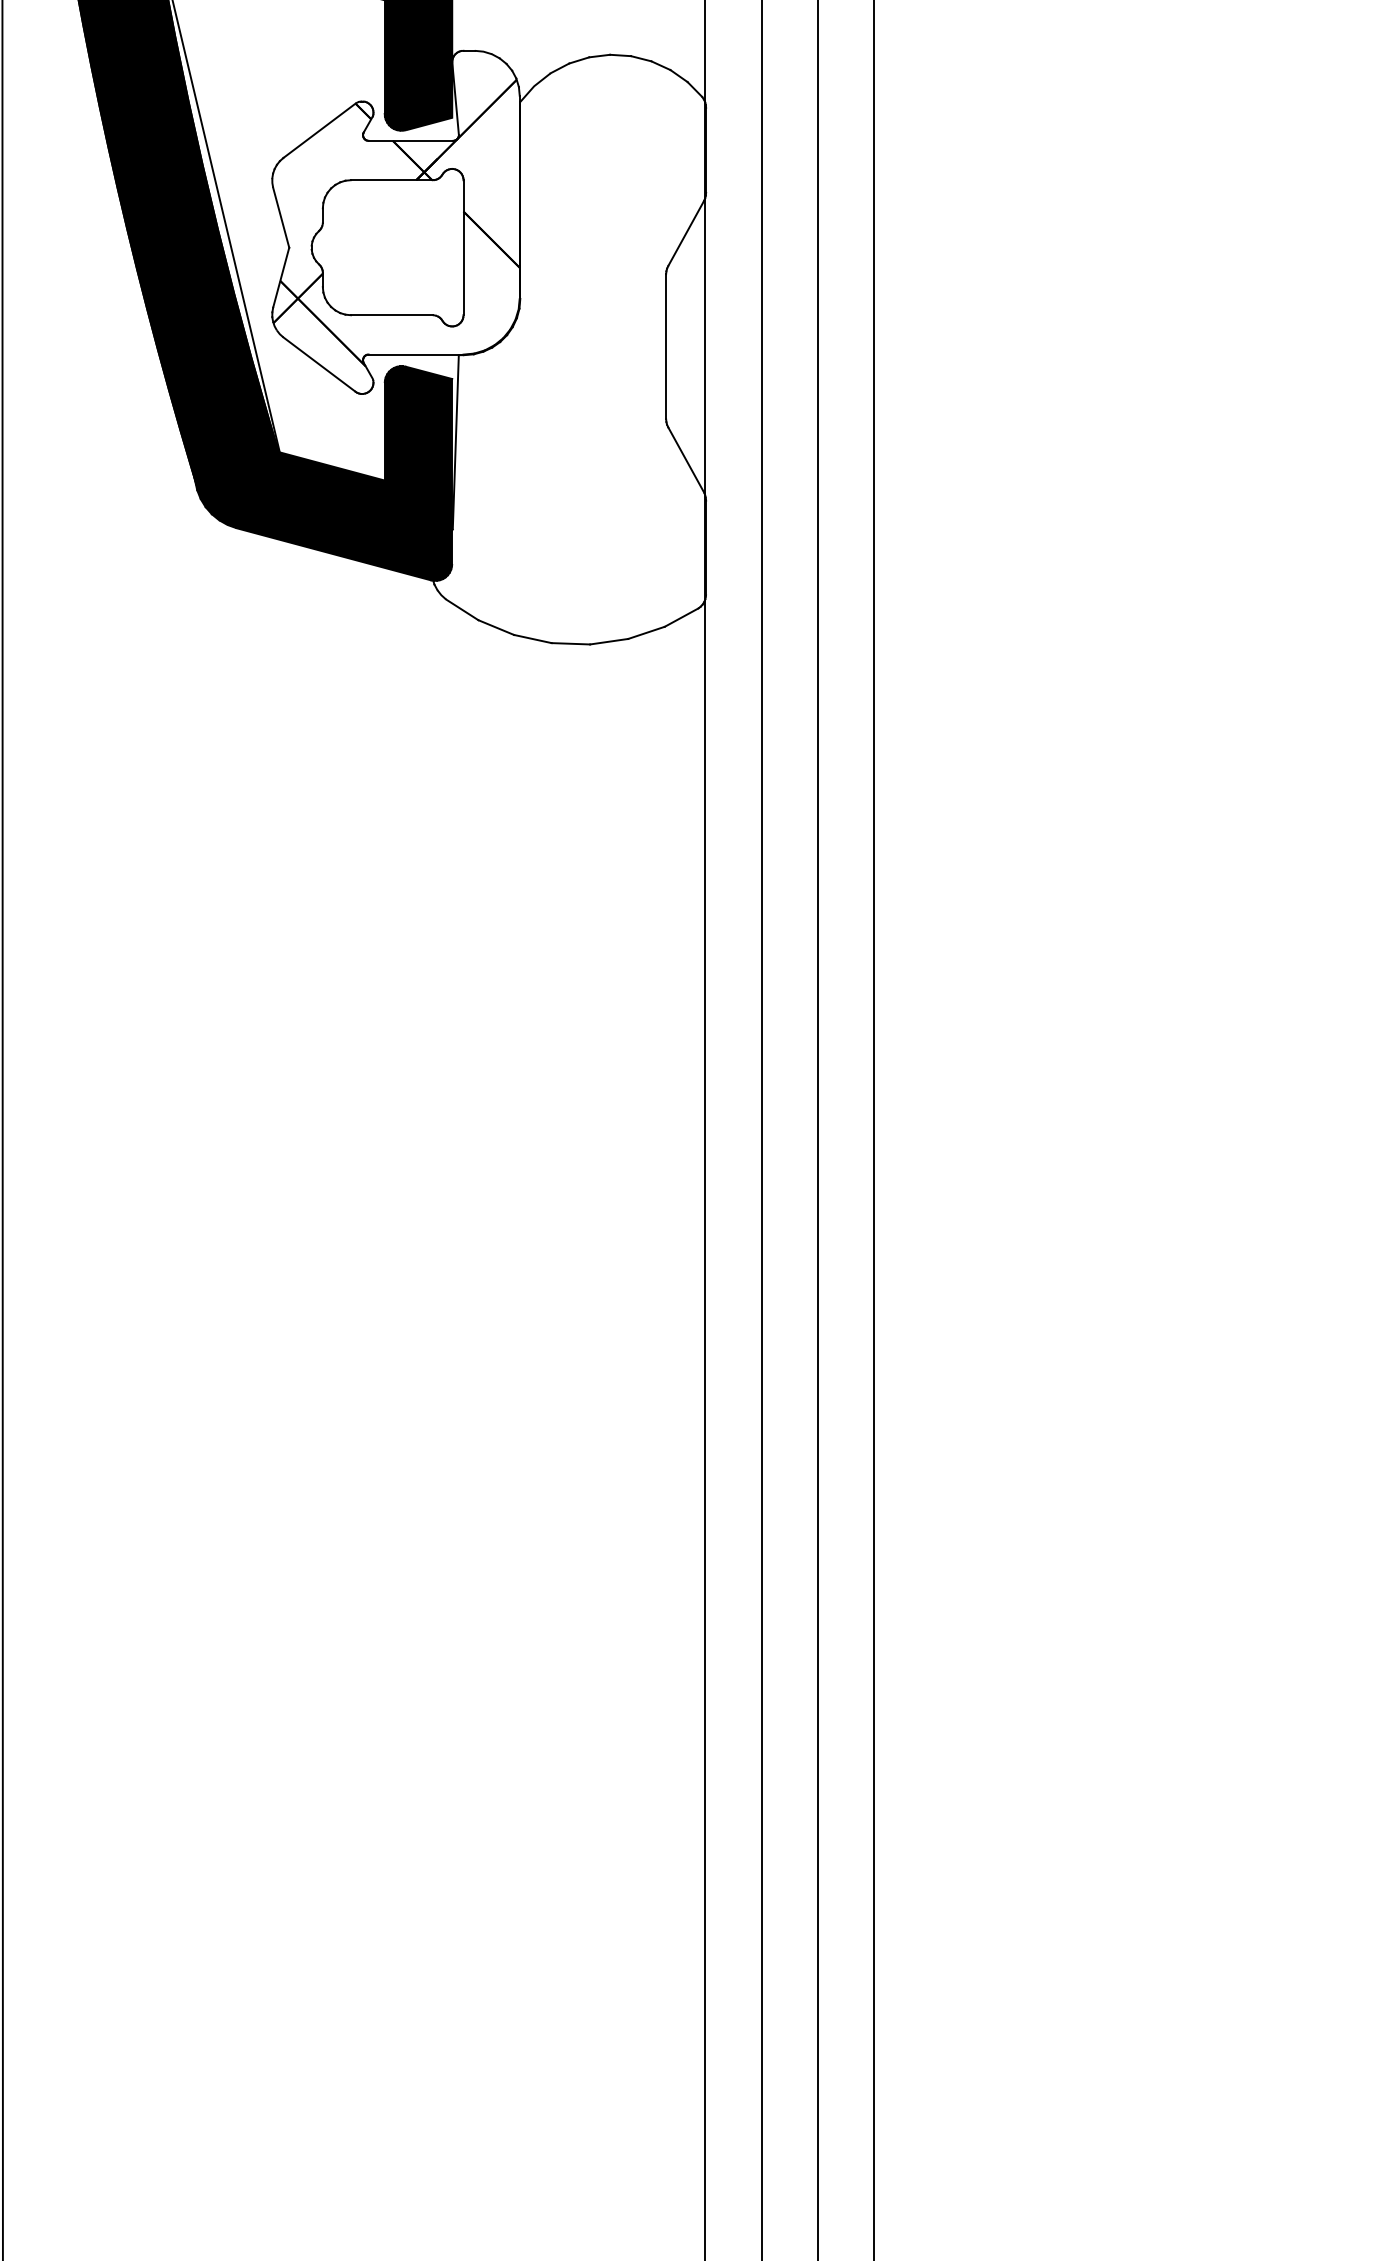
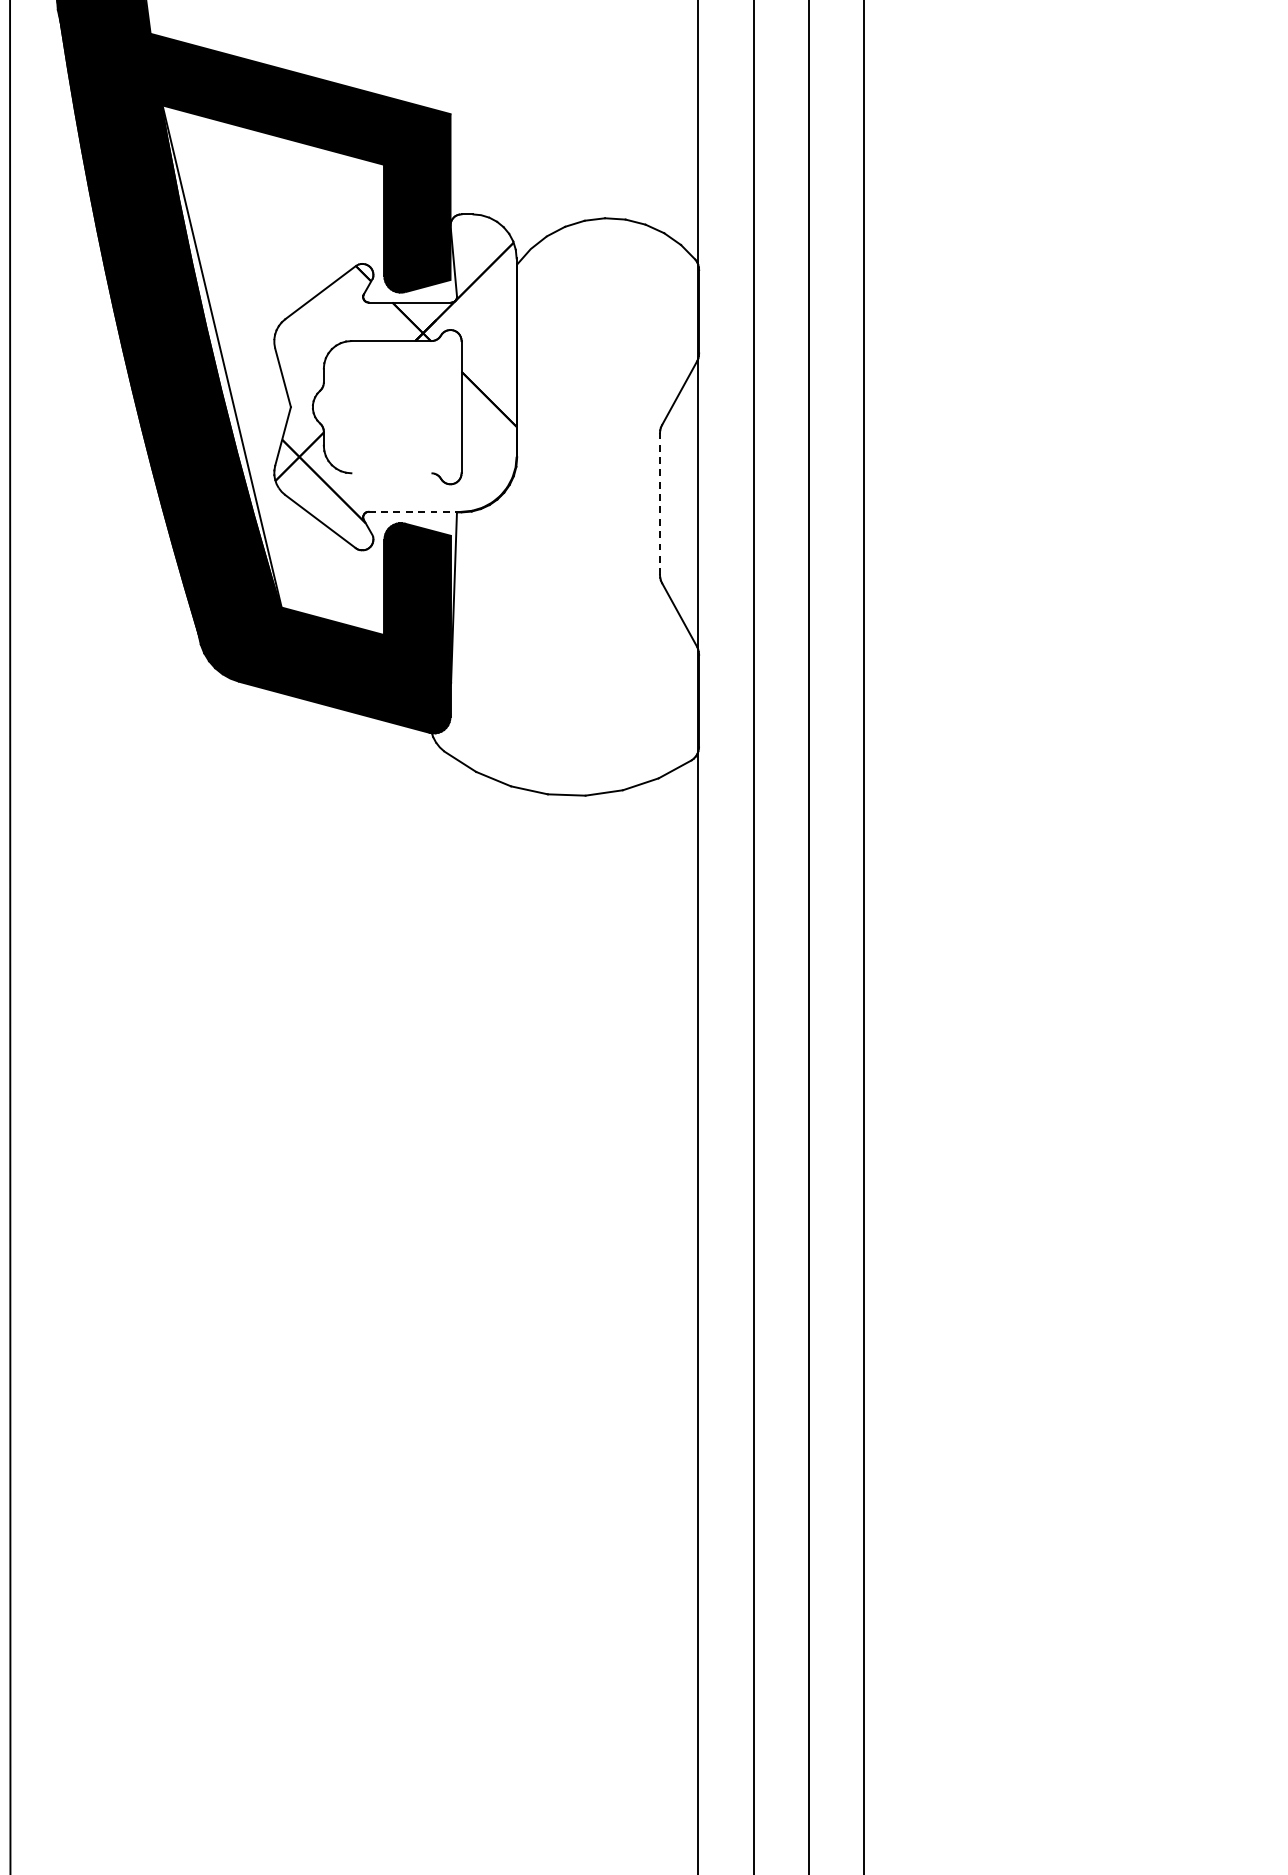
line: (391, 315) -> (391, 473), removed
line: (666, 346) -> (660, 503), solid -> dashed
line: (416, 354) -> (415, 511), solid -> dashed

